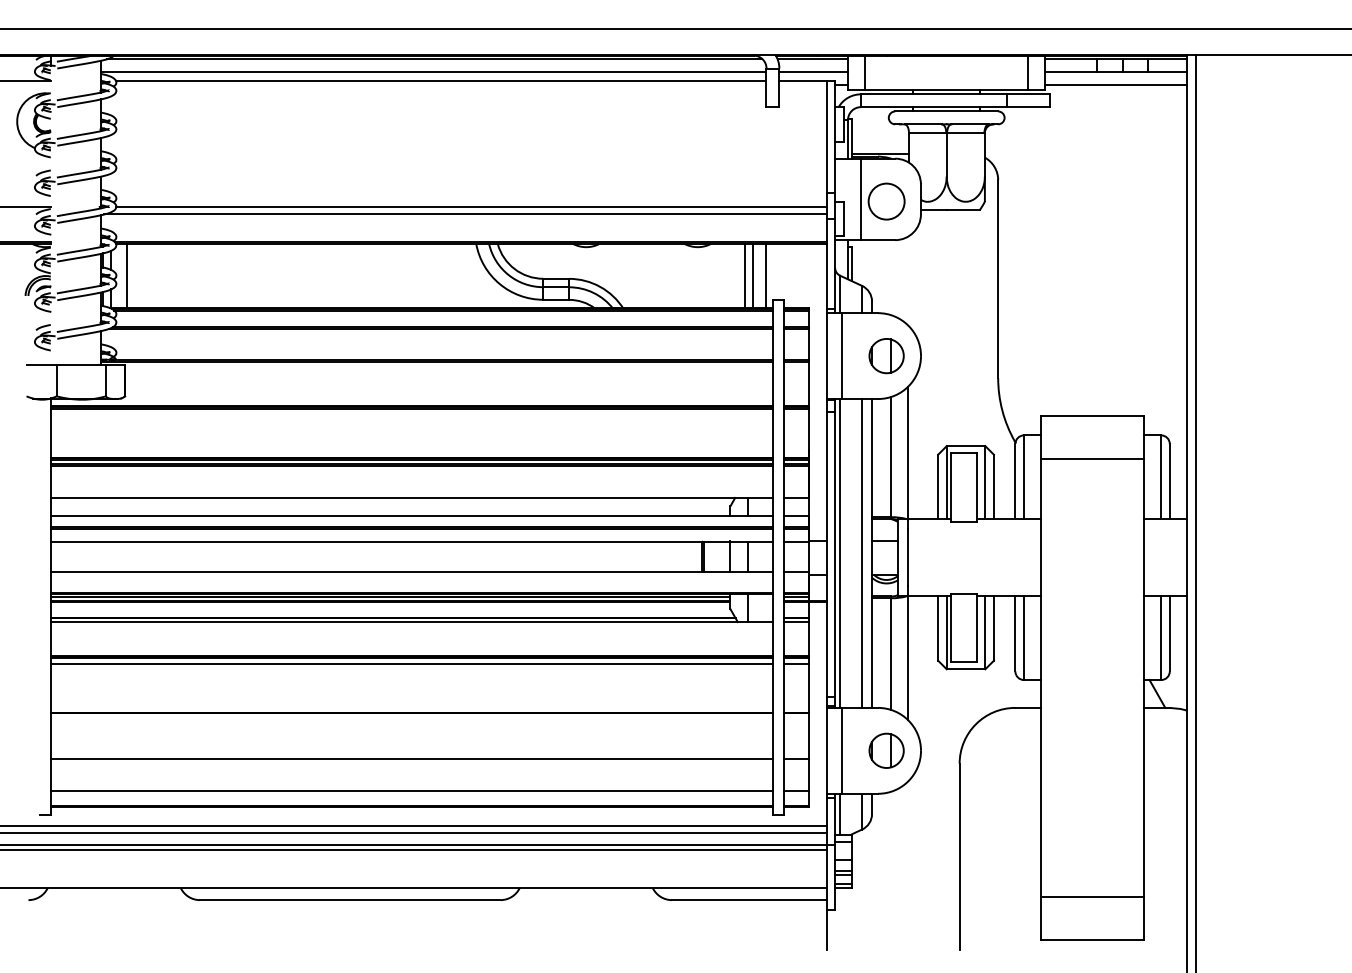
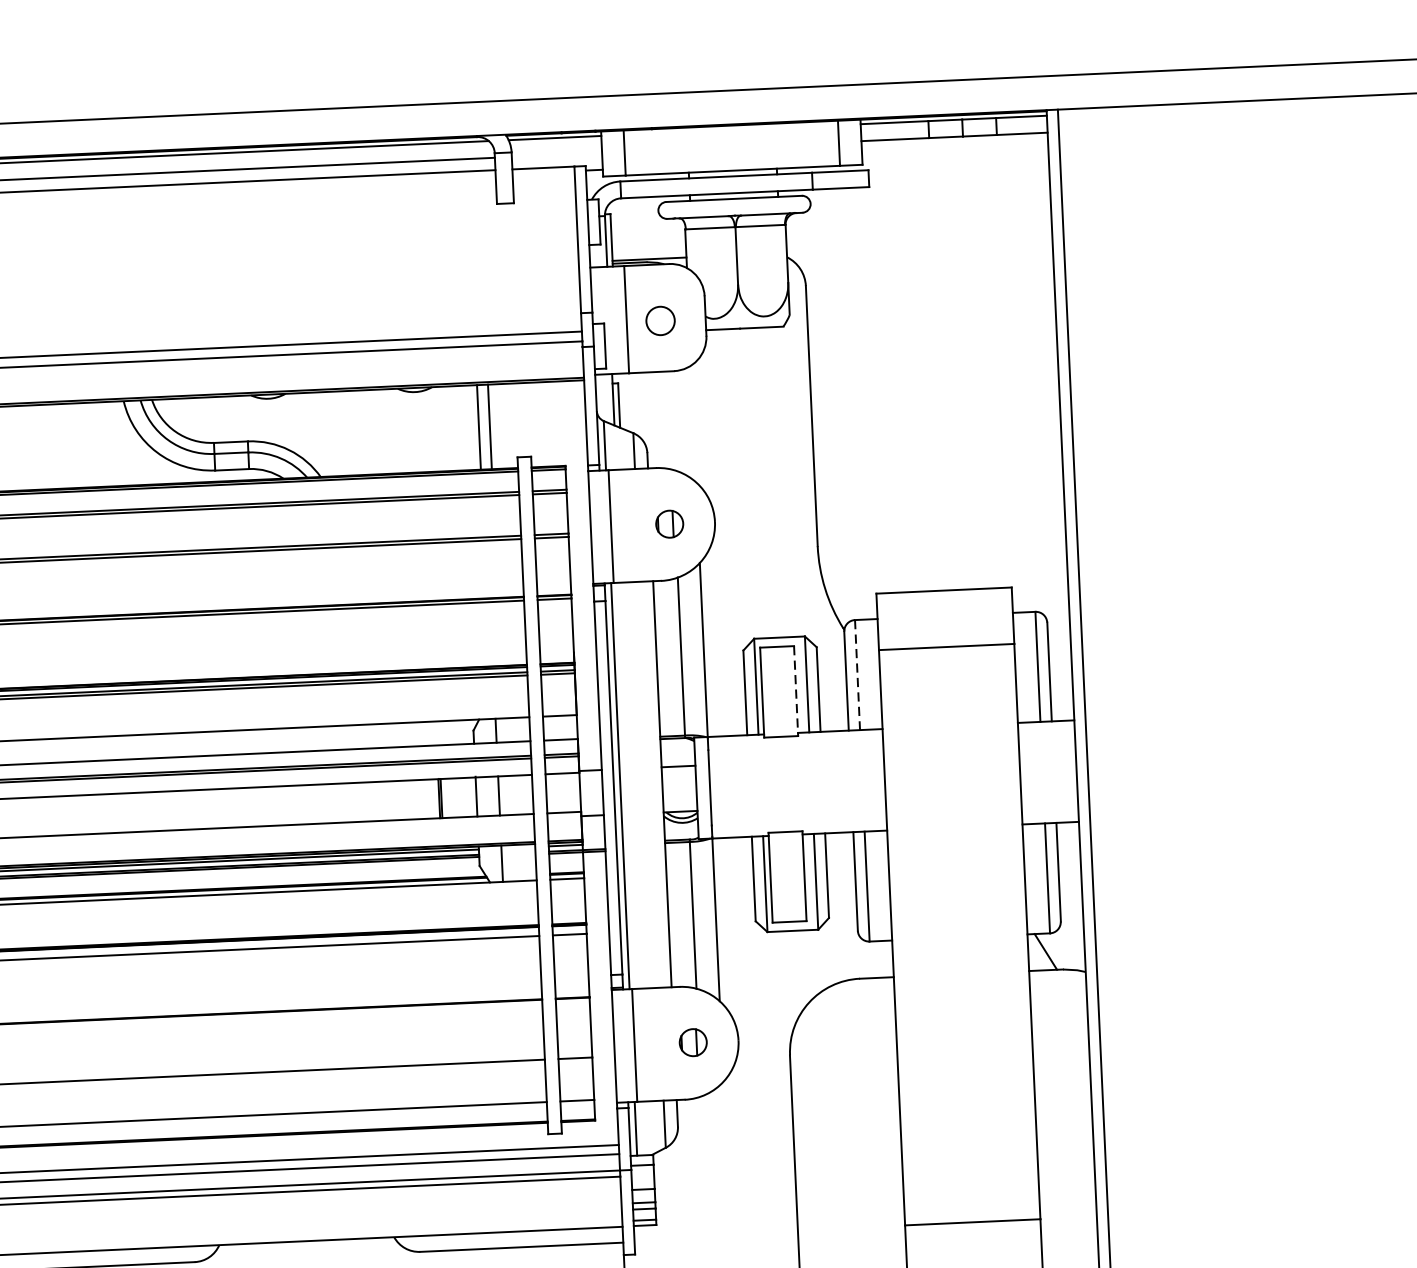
line: (813, 72) -> (556, 155), removed
line: (1116, 84) -> (955, 153), removed
circle: (886, 201) -> (660, 320), size x0.6
line: (766, 276) -> (507, 426), removed
part: (886, 356) -> (669, 524), size x0.6
line: (1023, 477) -> (856, 675), solid -> dashed
line: (976, 487) -> (795, 691), solid -> dashed
line: (862, 552) -> (649, 783), removed
part: (886, 750) -> (693, 1042), size x0.6

